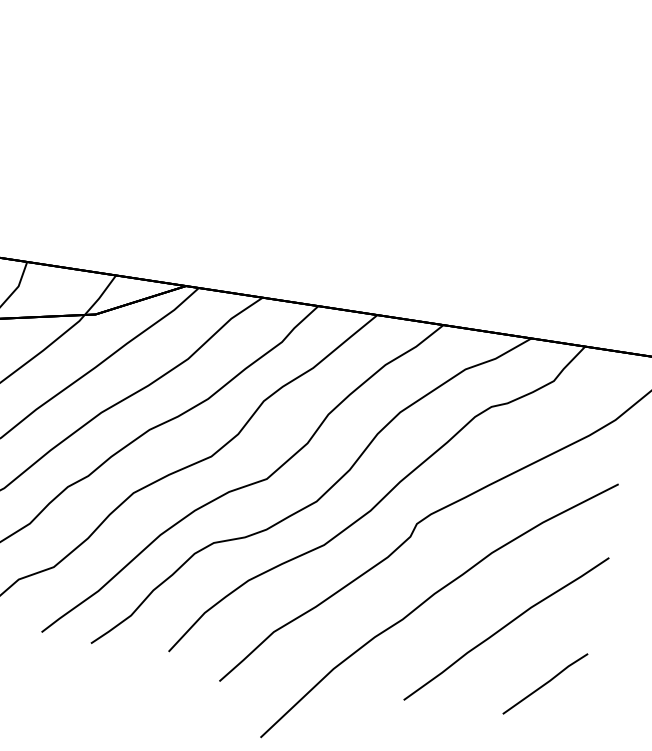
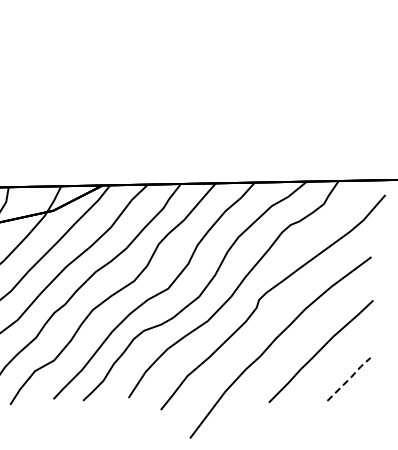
line: (546, 682) -> (349, 378), solid -> dashed

